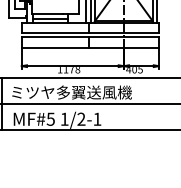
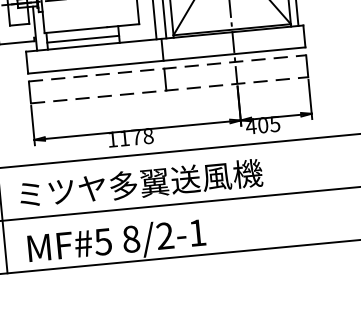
line: (90, 37) -> (167, 68), solid -> dashed
line: (90, 48) -> (169, 91), solid -> dashed
text: (64, 118) -> (130, 237), 1/2-1 -> 8/2-1

